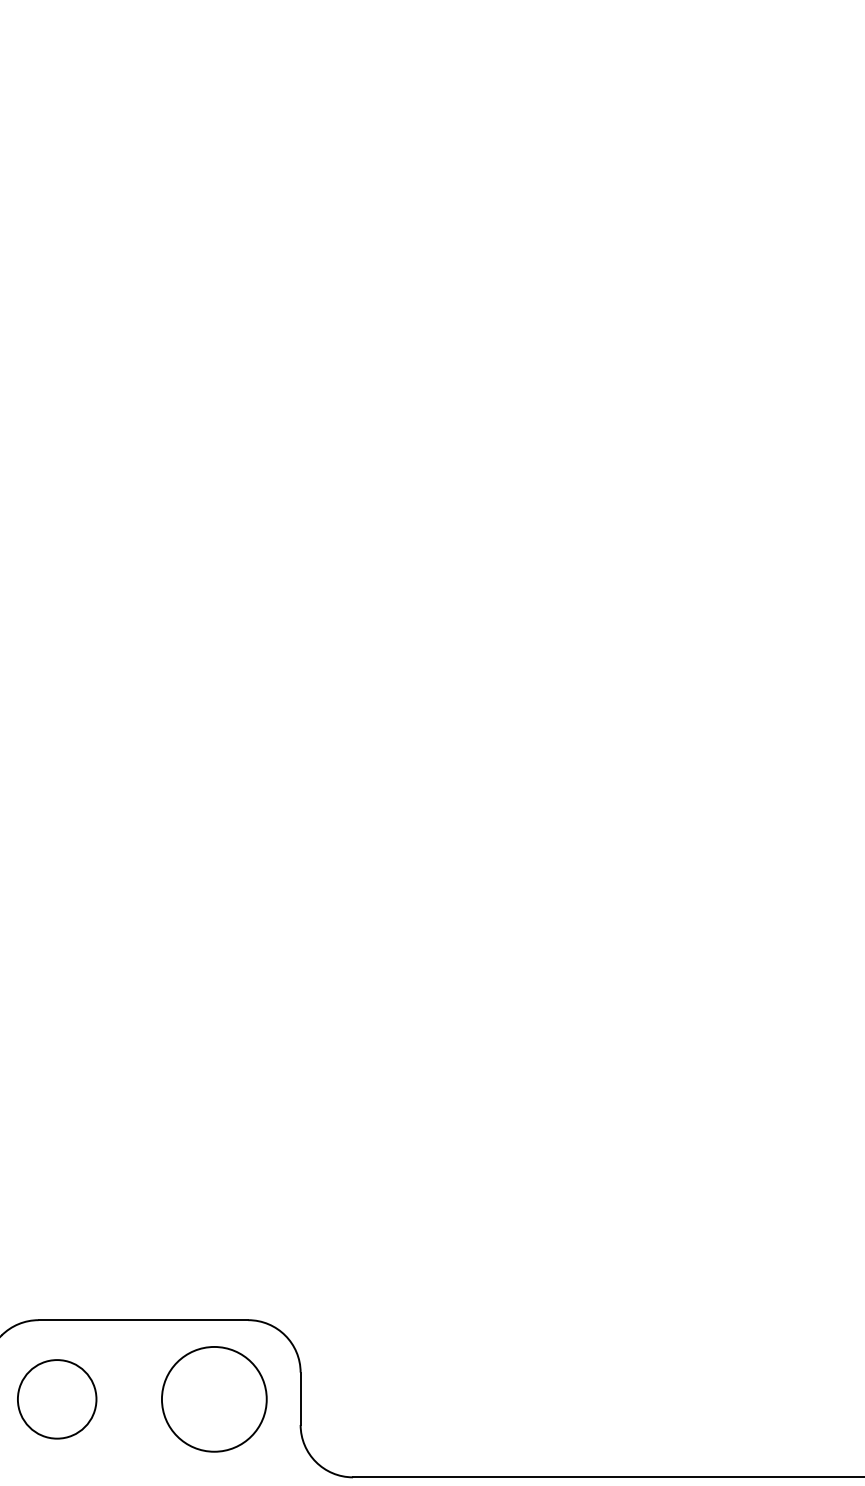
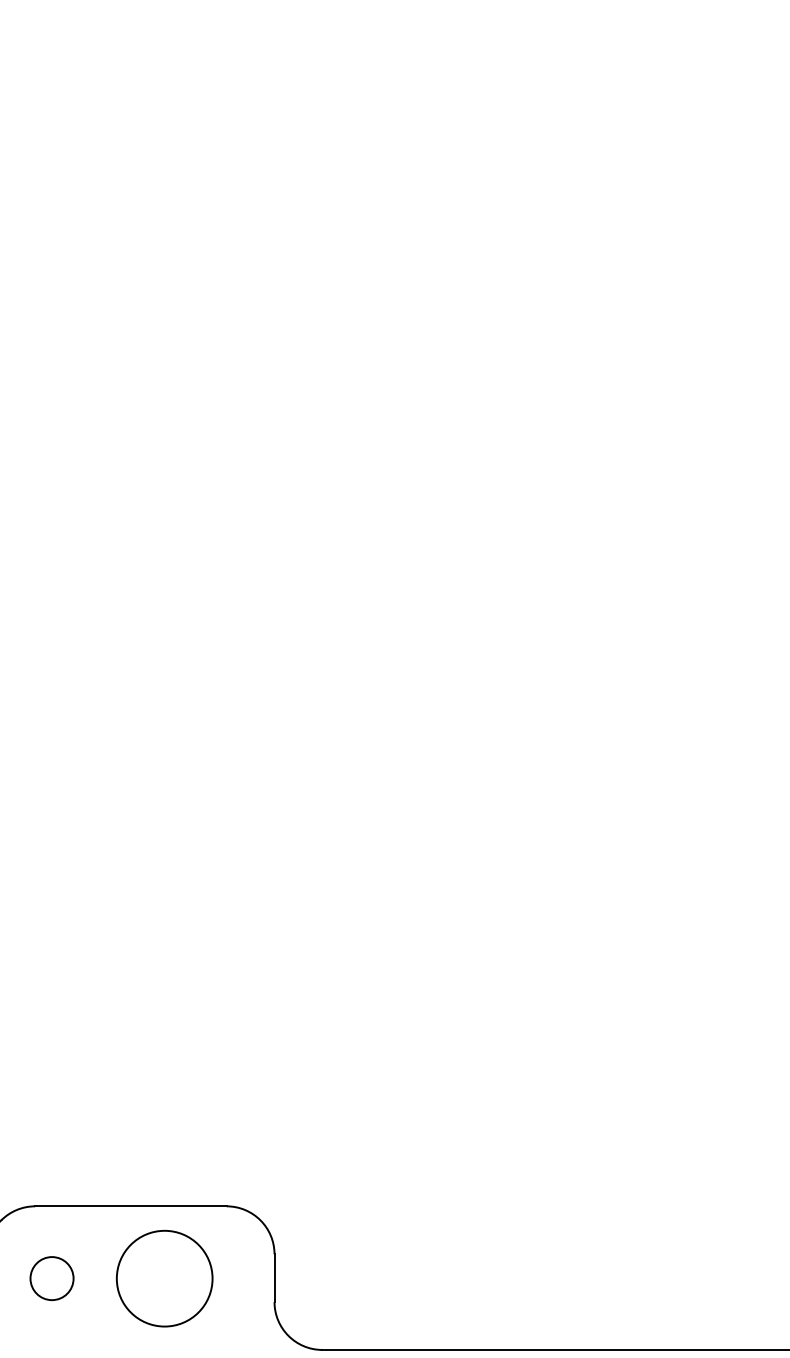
circle: (56, 1399) -> (51, 1278), size x0.6
circle: (214, 1399) -> (164, 1278), moved

